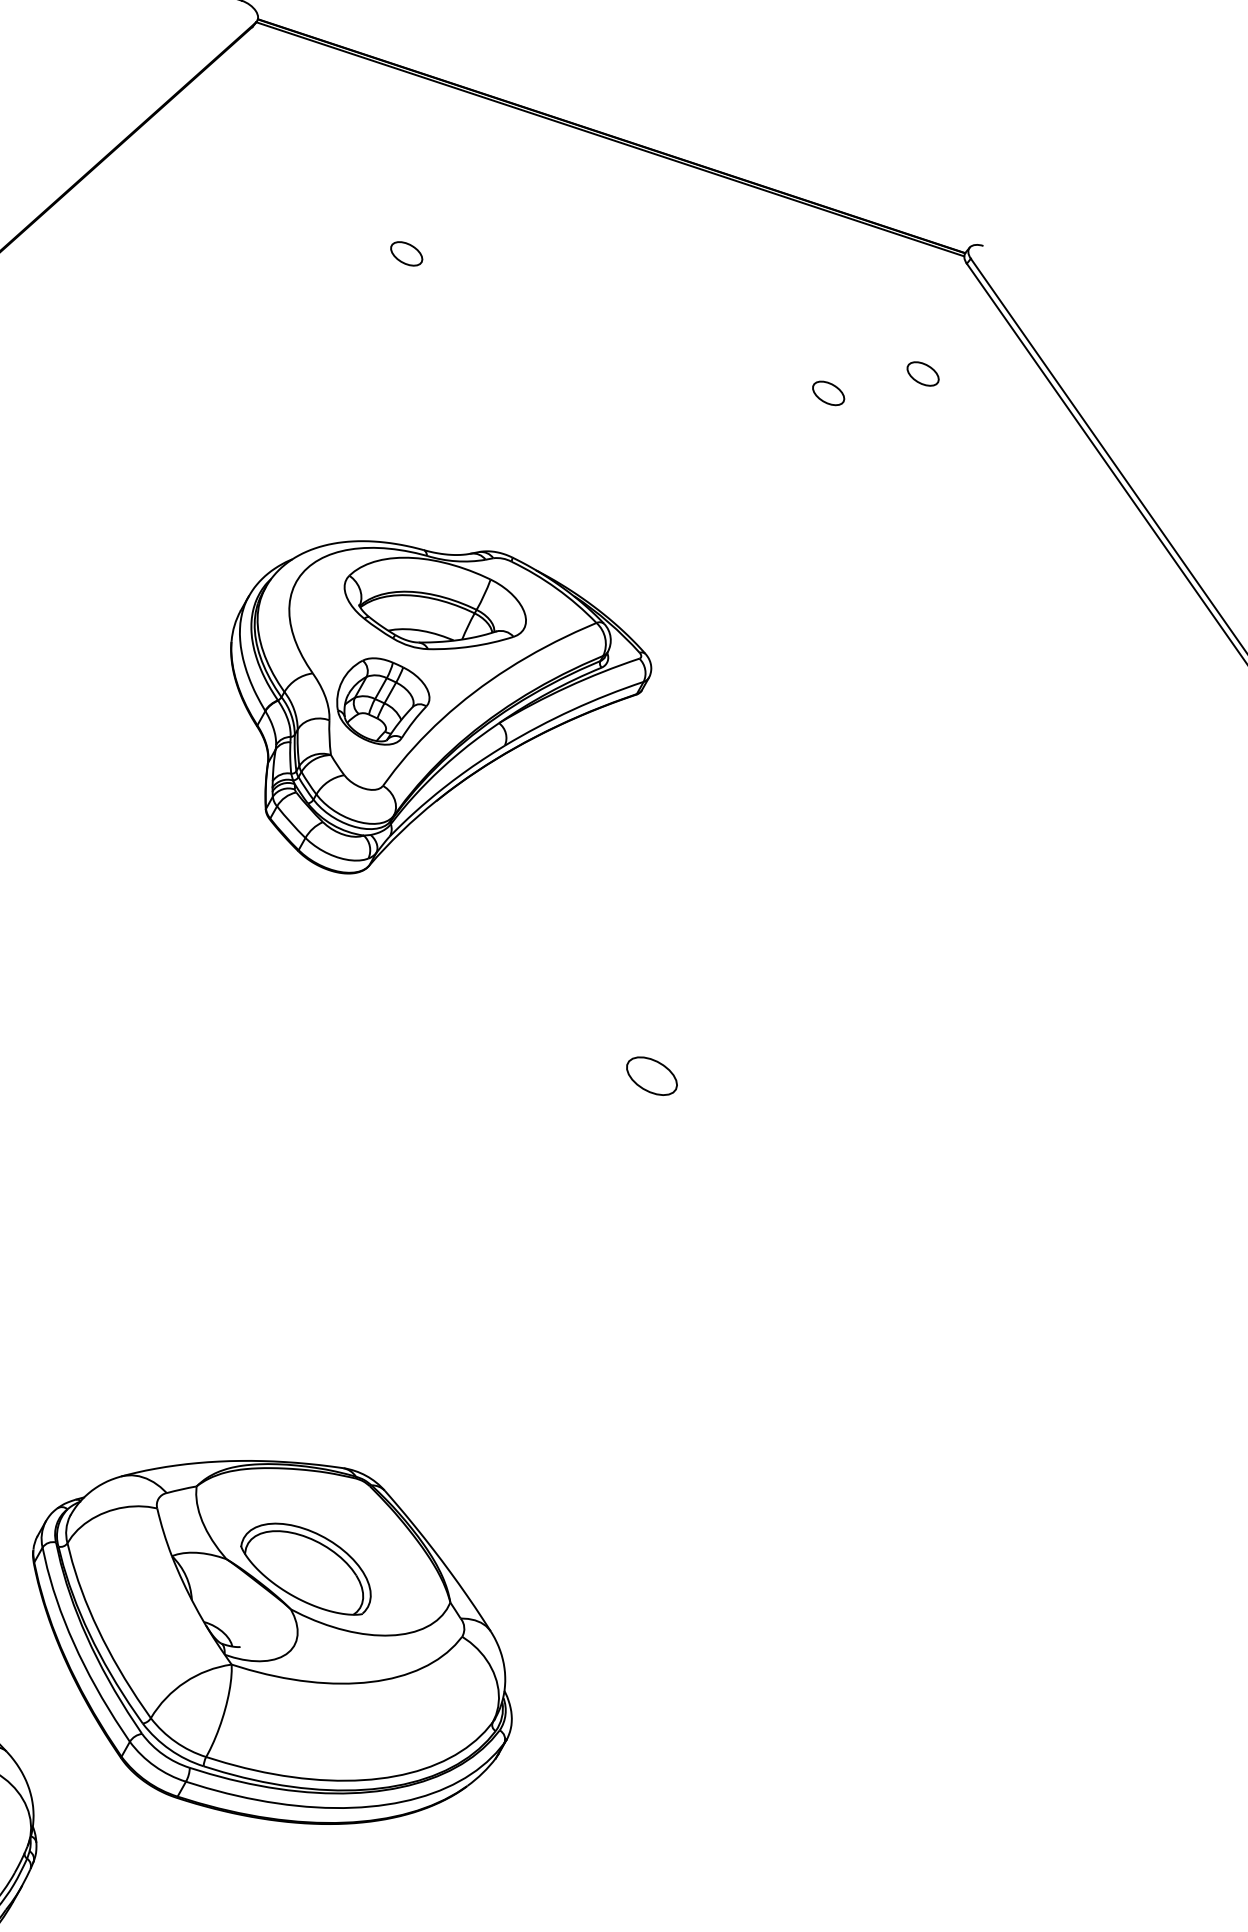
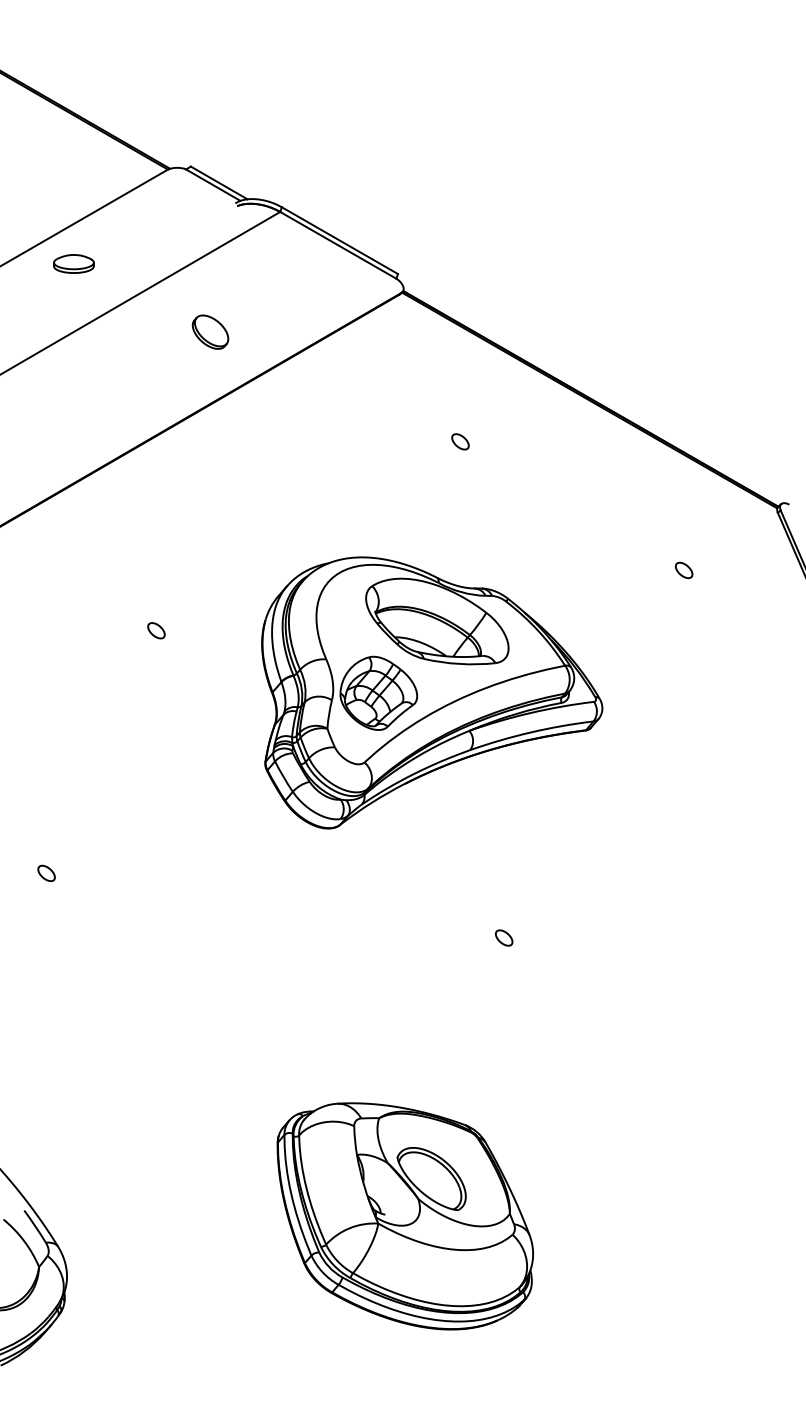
part: (922, 374) -> (739, 570), removed
part: (446, 686) -> (432, 692), size x1.43
part: (652, 1075) -> (504, 937), size x0.62
part: (273, 1643) -> (404, 1216), moved

